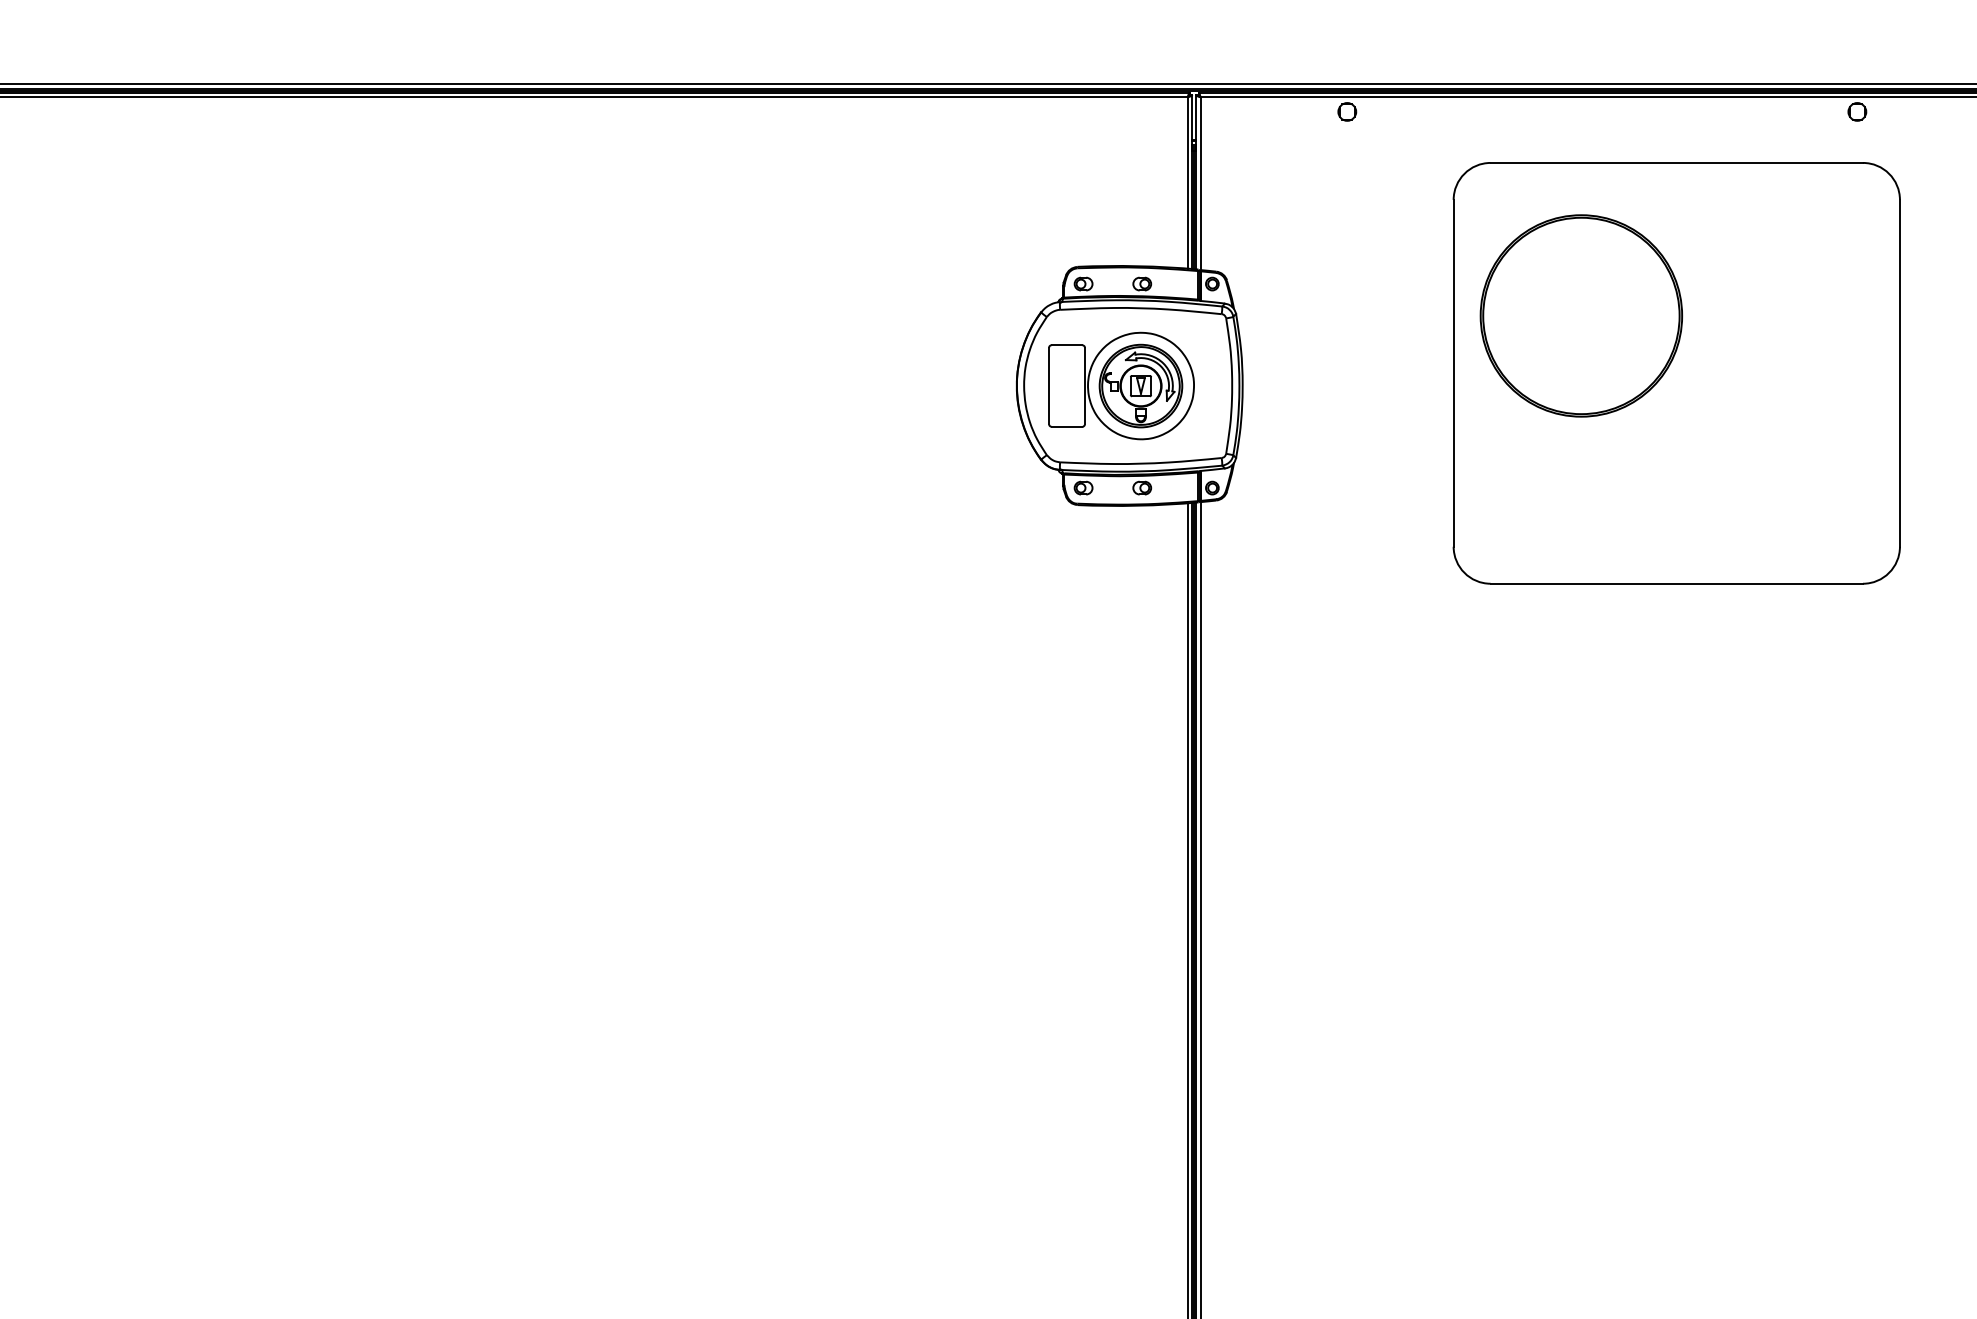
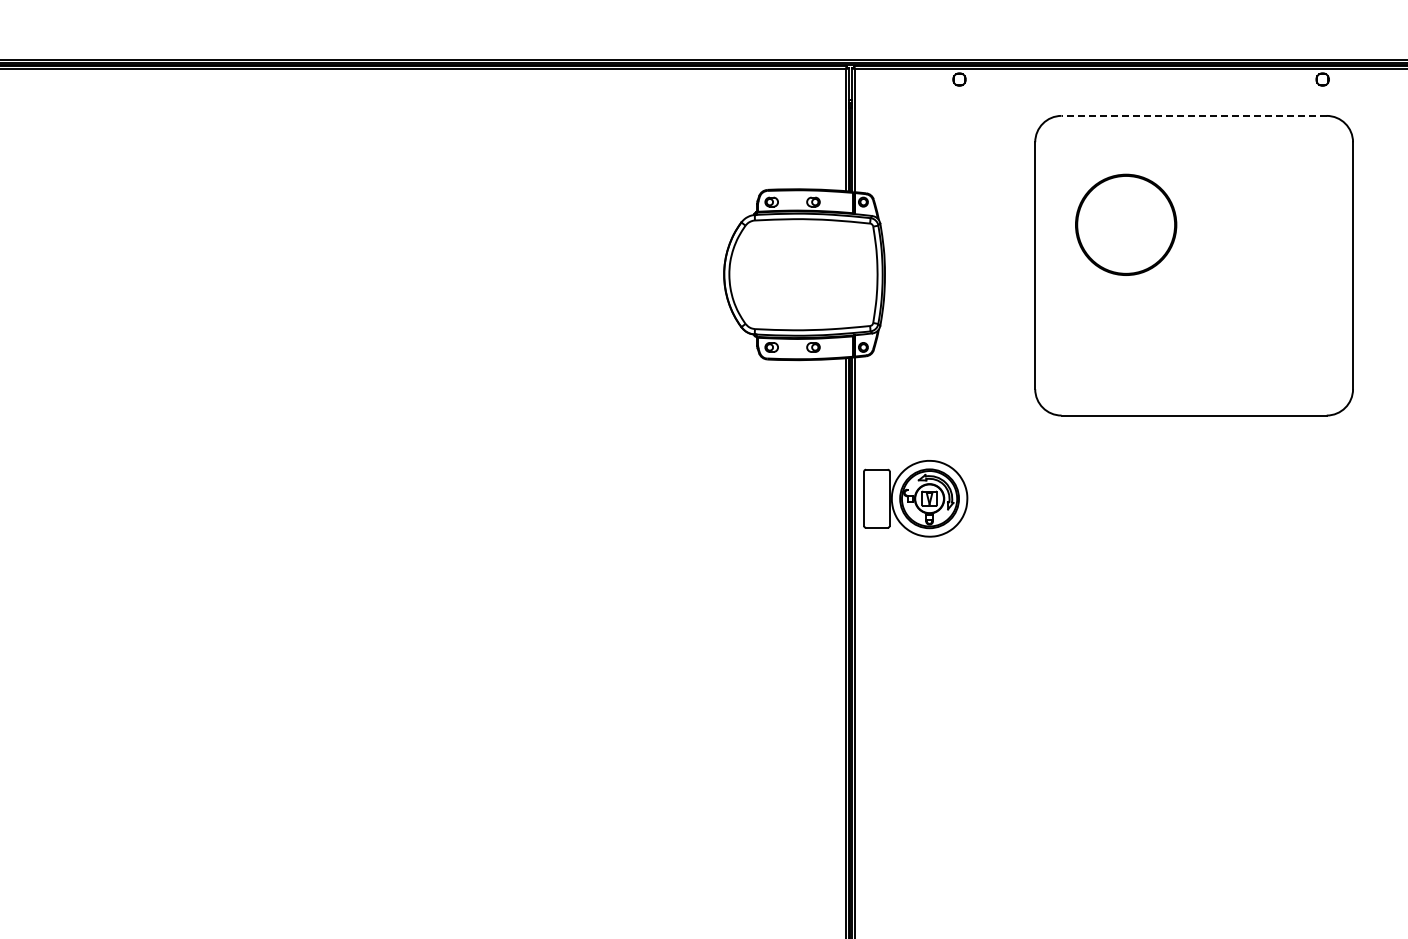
line: (1677, 162) -> (1194, 115), solid -> dashed
part: (1580, 315) -> (1125, 224), size x0.7
part: (1121, 385) -> (915, 498), moved

